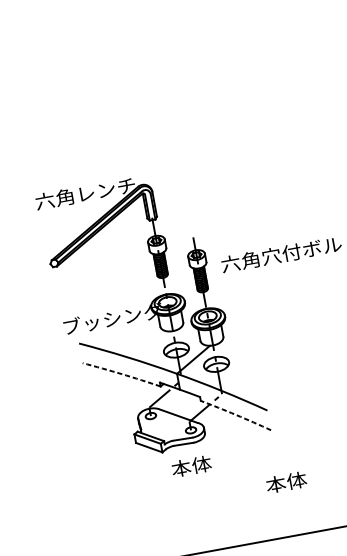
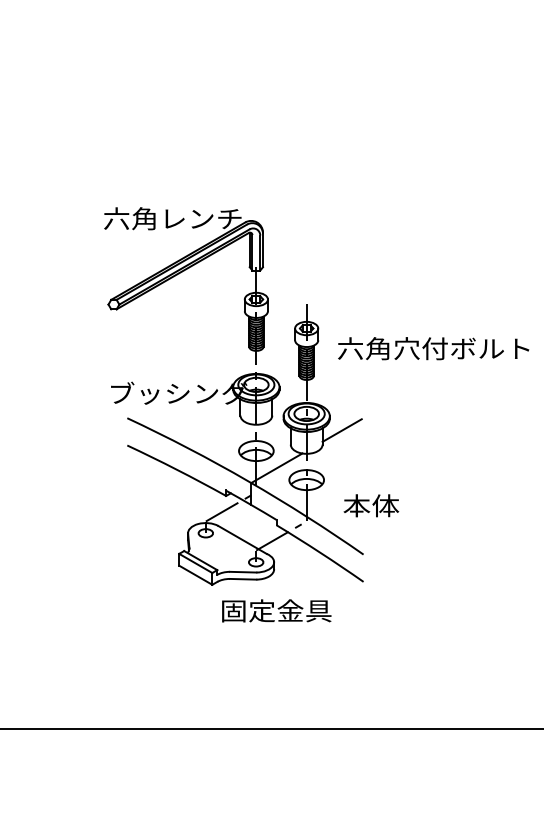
line: (235, 324) -> (341, 430), added
arc: (122, 373) -> (177, 469), dashed -> solid
arc: (236, 414) -> (320, 552), dashed -> solid
text: (211, 462) -> (275, 610), 本体 -> 固定金具
text: (286, 482) -> (371, 505), moved

